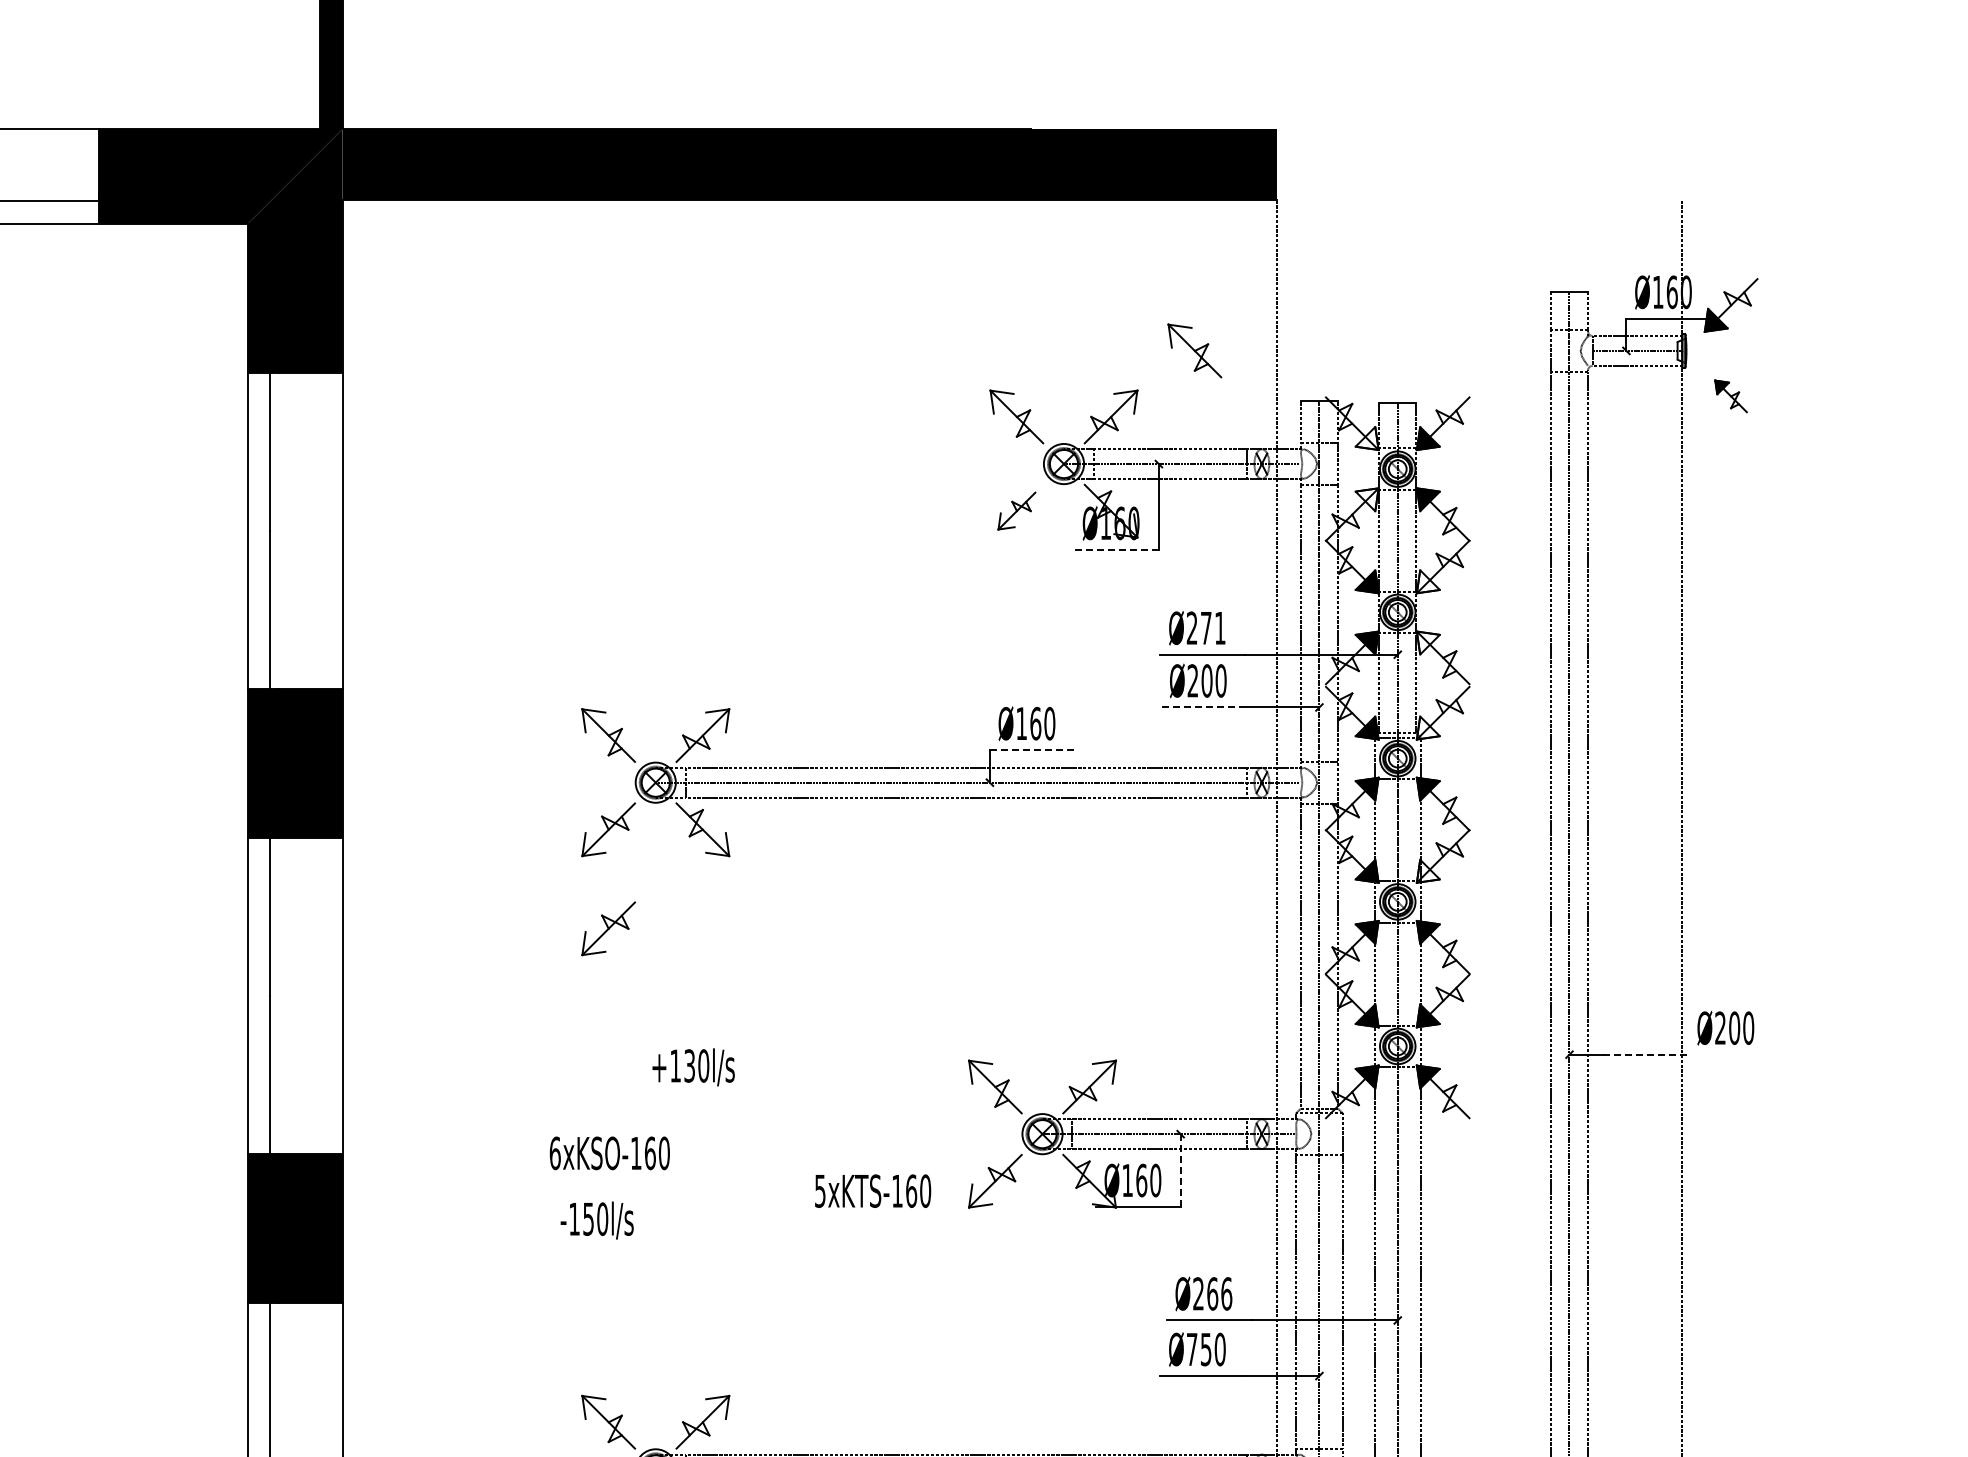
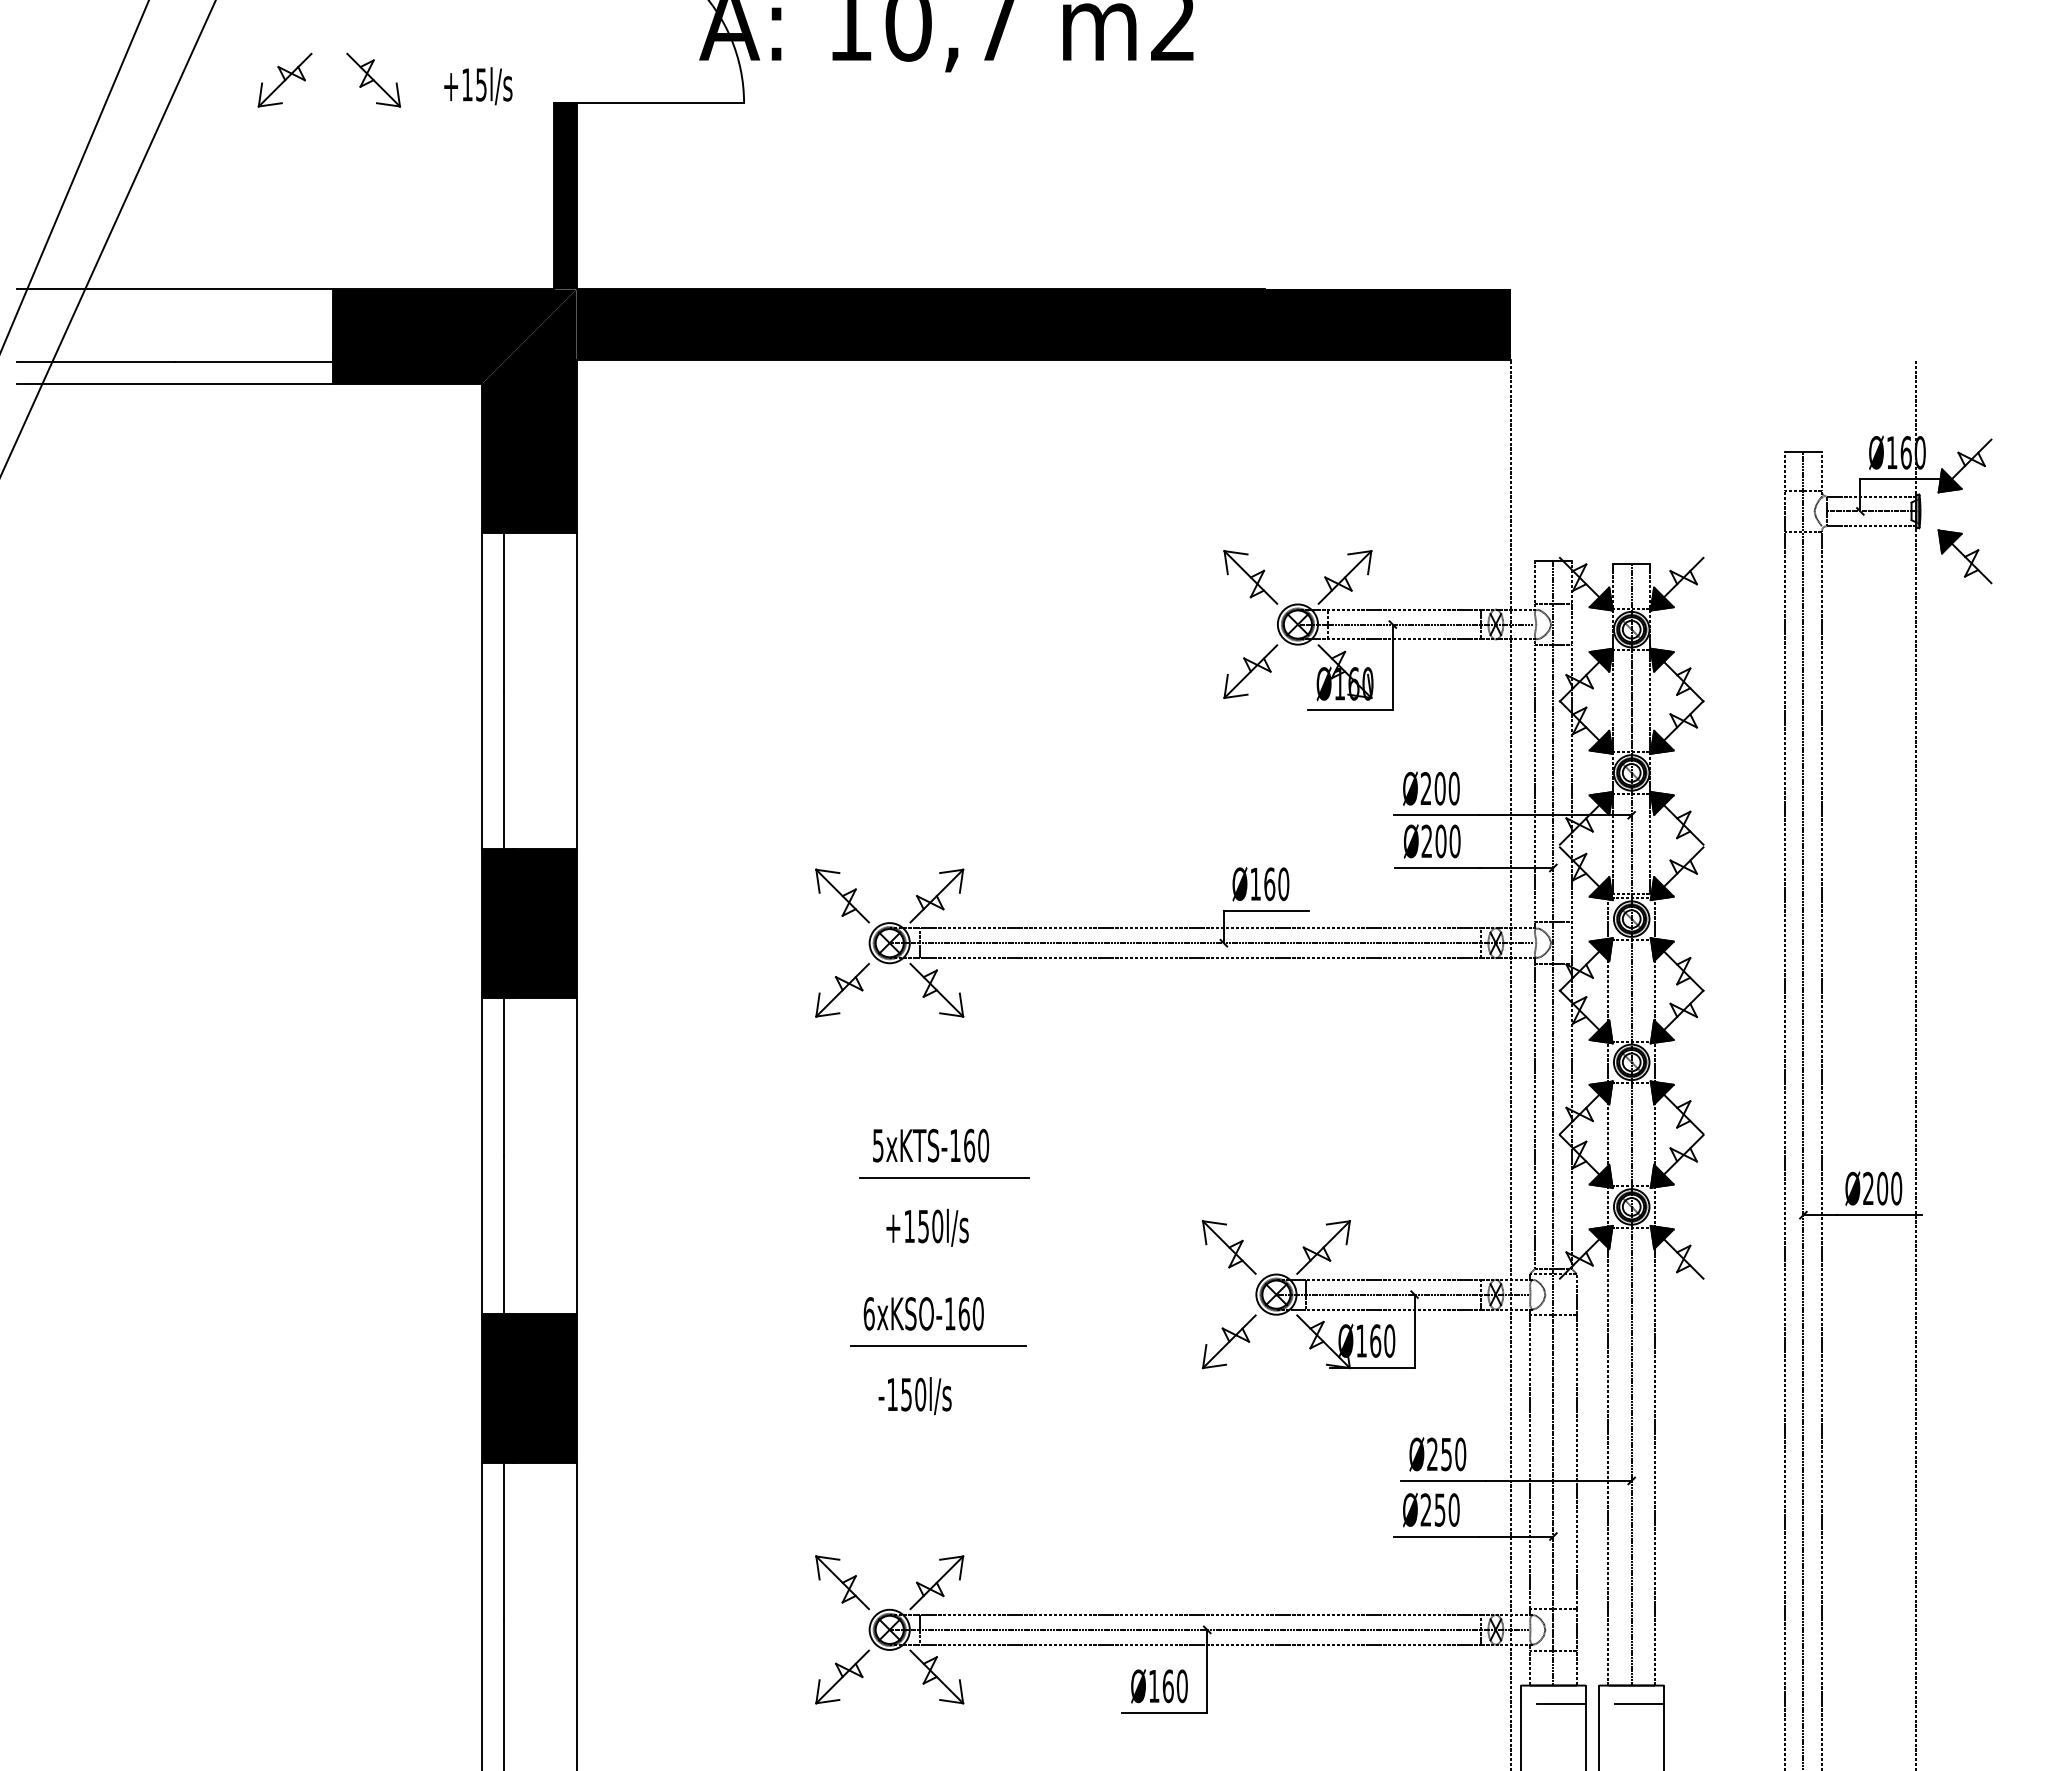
part: (1194, 351) -> (1428, 511), removed
part: (1730, 396) -> (1964, 556), size x1.67
fill: (1366, 438) -> (1600, 598), added
fill: (1366, 499) -> (1600, 659), added
part: (1016, 511) -> (1250, 671), size x1.43
line: (1115, 550) -> (1349, 710), dashed -> solid
fill: (1427, 581) -> (1661, 741), added
text: (1212, 628) -> (1446, 788), Ø271 -> Ø200
fill: (1427, 643) -> (1661, 803), added
line: (1203, 707) -> (1437, 867), dashed -> solid
fill: (1427, 728) -> (1661, 888), added
line: (1032, 750) -> (1266, 910), dashed -> solid
fill: (1427, 871) -> (1661, 1031), added
part: (608, 929) -> (842, 1089), removed
line: (710, 1017) -> (944, 1177), added
text: (1725, 1028) -> (1873, 1188), moved
line: (1645, 1055) -> (1879, 1215), dashed -> solid
text: (689, 1065) -> (923, 1225), +130l/s -> +150l/s
text: (609, 1153) -> (923, 1313), moved
line: (1180, 1171) -> (1414, 1331), dashed -> solid
line: (703, 1185) -> (937, 1345), added
text: (873, 1191) -> (931, 1145), moved
text: (596, 1220) -> (914, 1395), moved
text: (1219, 1294) -> (1453, 1454), Ø266 -> Ø250
text: (1191, 1349) -> (1425, 1509), Ø750 -> Ø250

